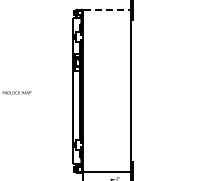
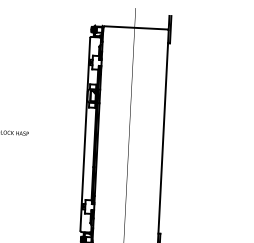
line: (107, 9) -> (136, 27), dashed -> solid

